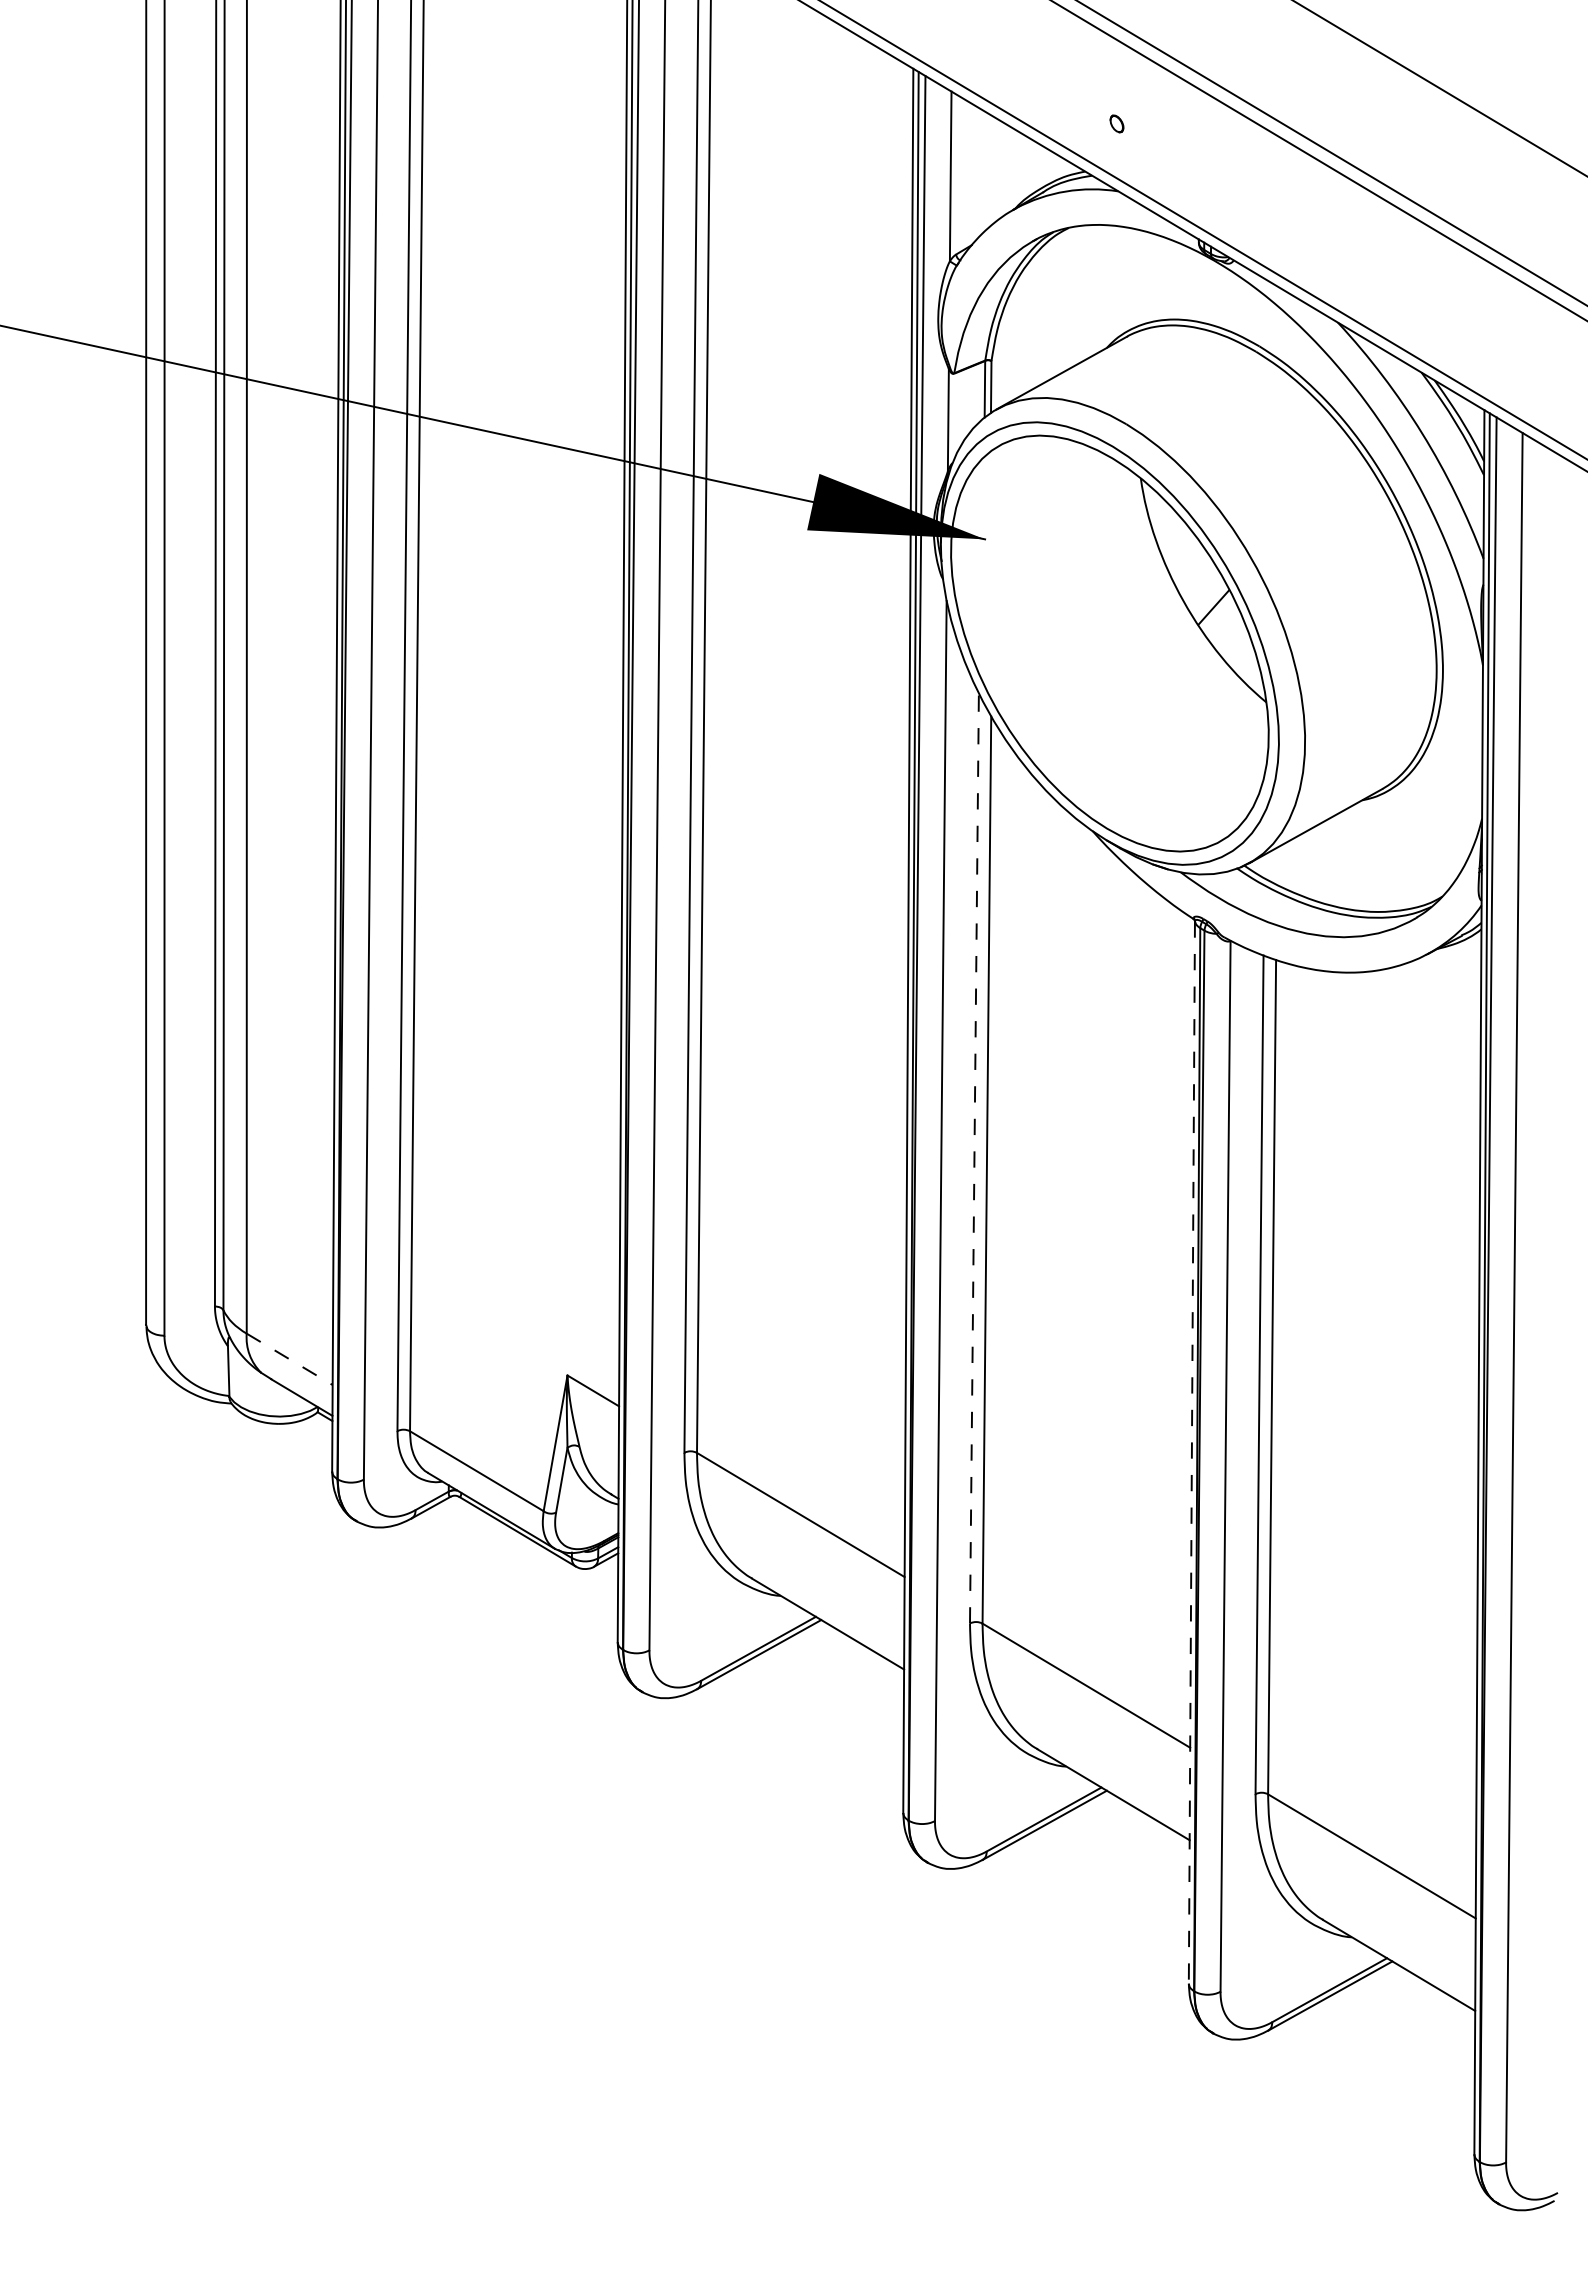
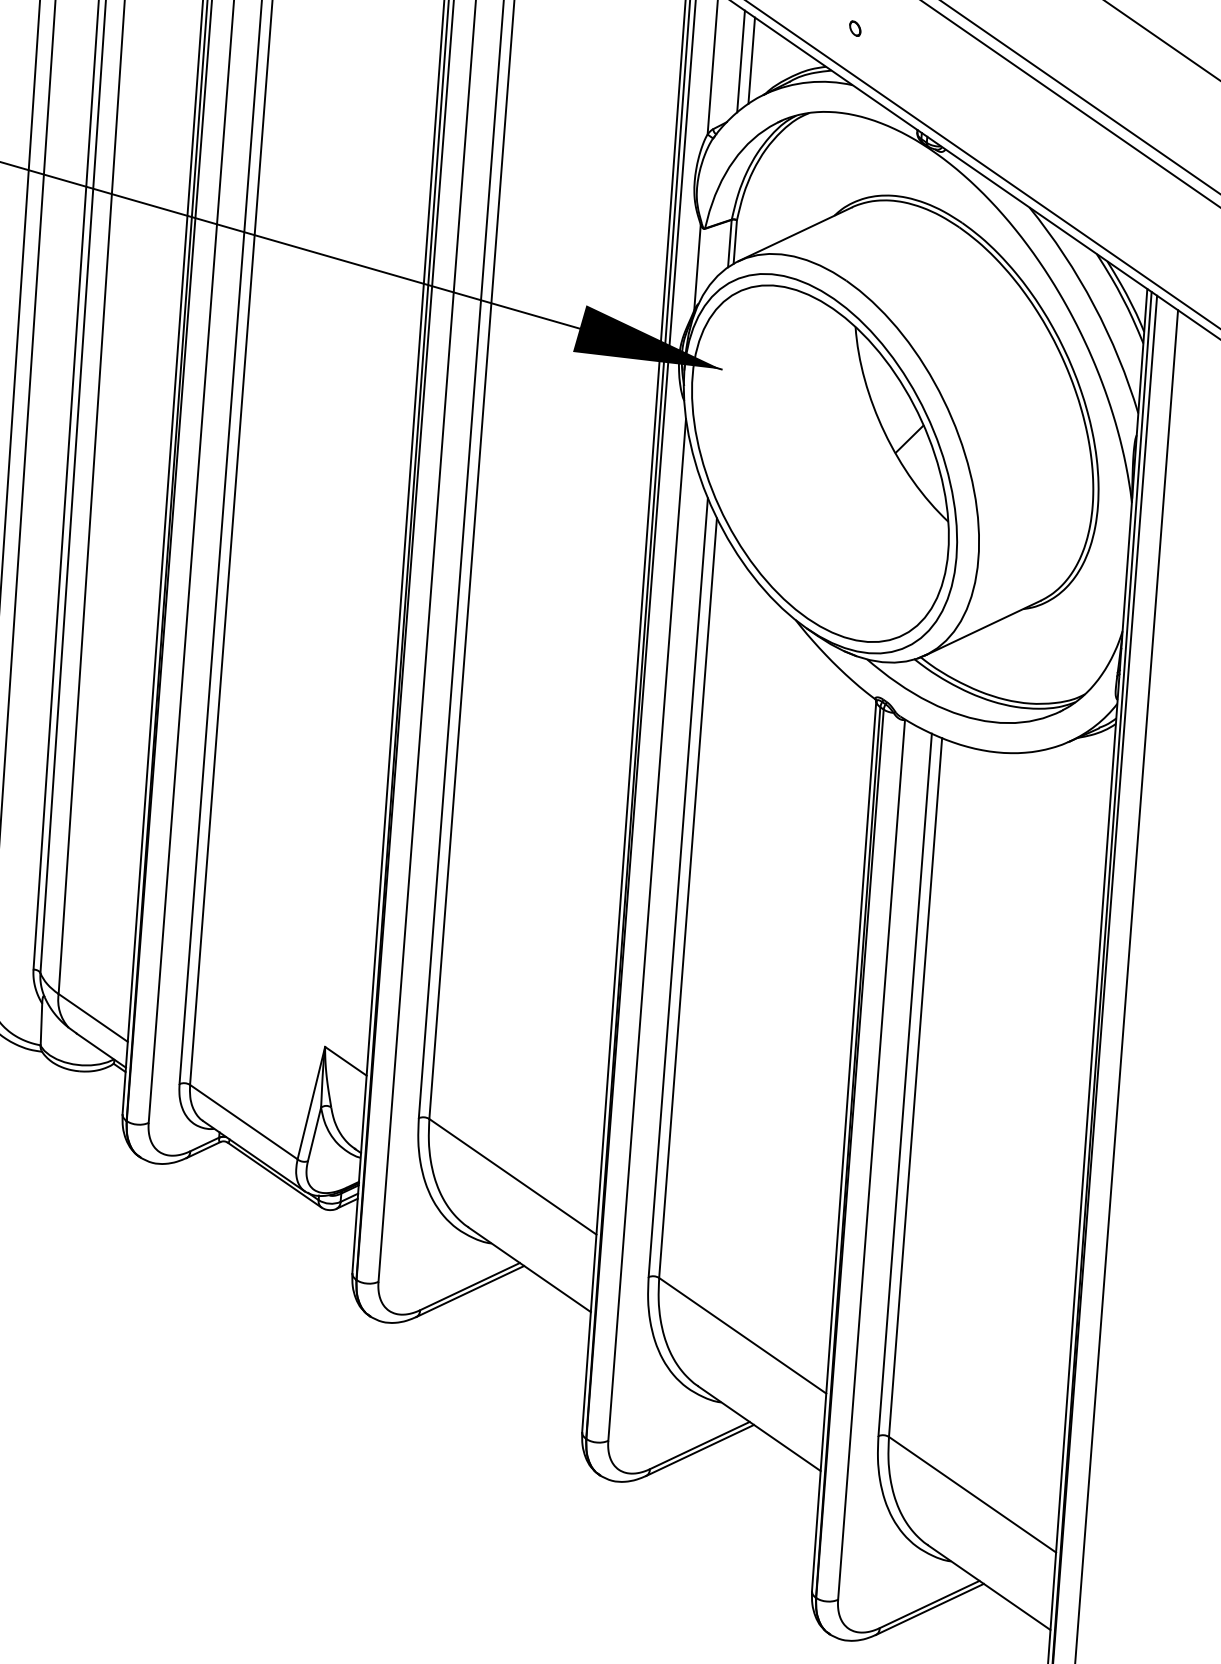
line: (995, 169) -> (750, 60), added
line: (983, 171) -> (740, 61), added
line: (974, 1158) -> (678, 887), dashed -> solid
line: (290, 1359) -> (93, 1018), dashed -> solid
line: (1191, 1453) -> (843, 1147), dashed -> solid

